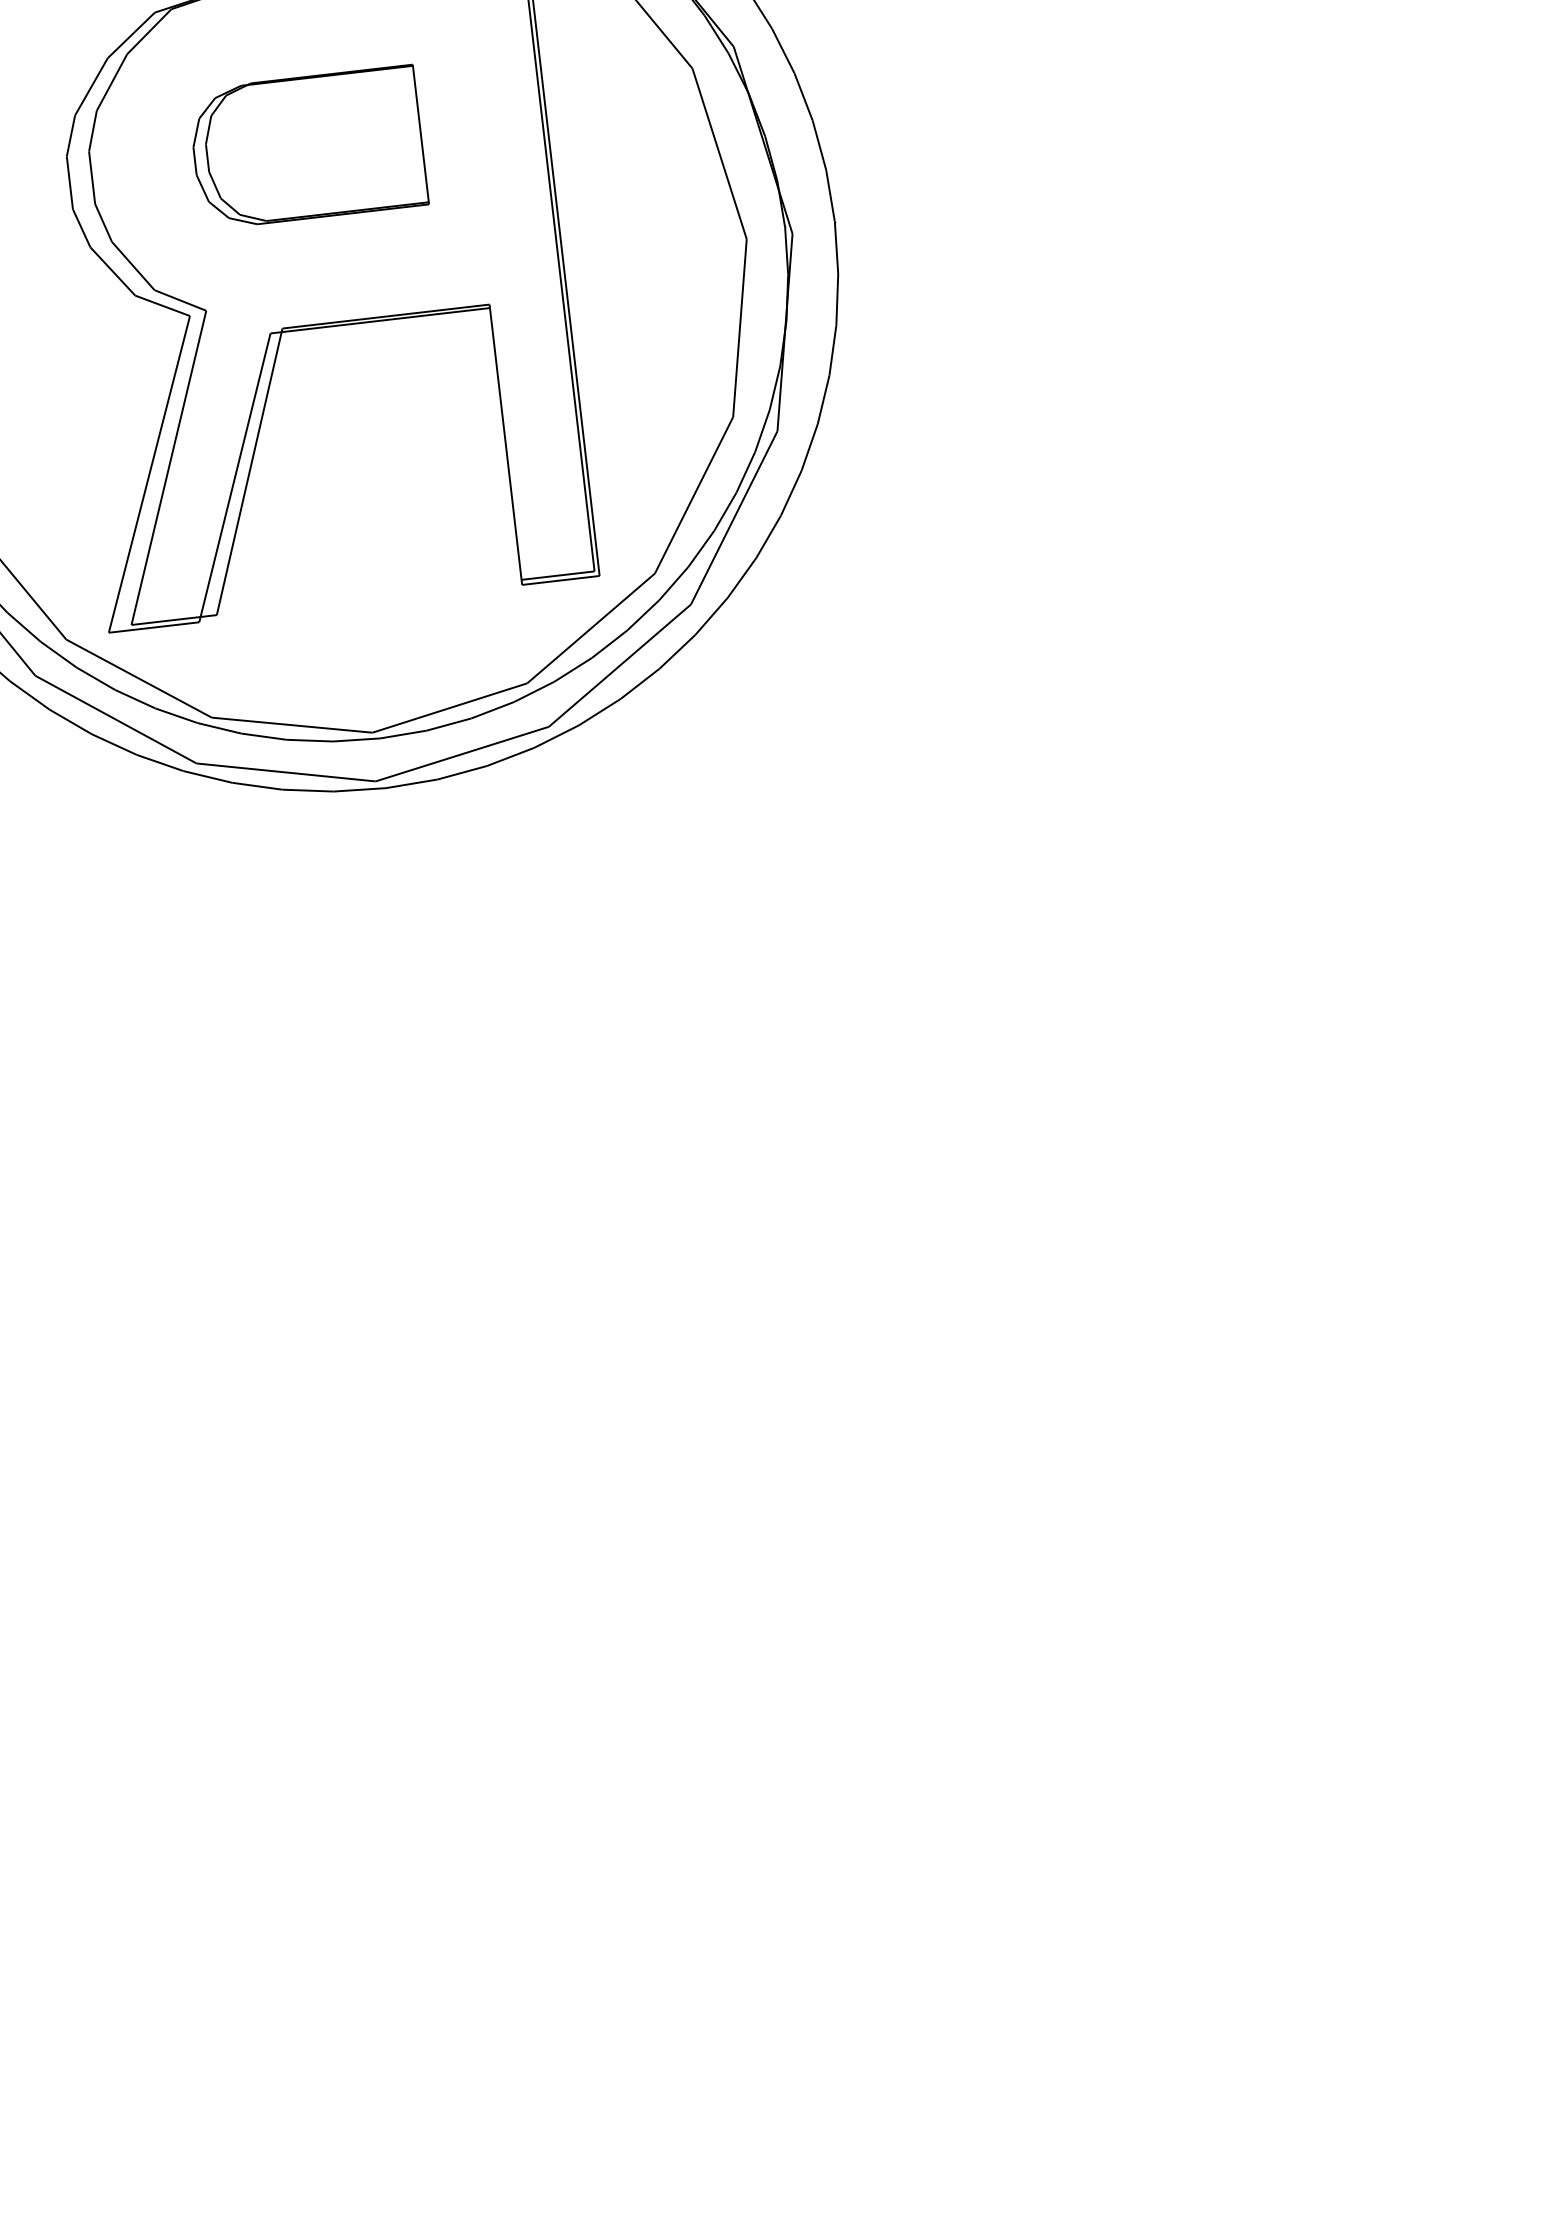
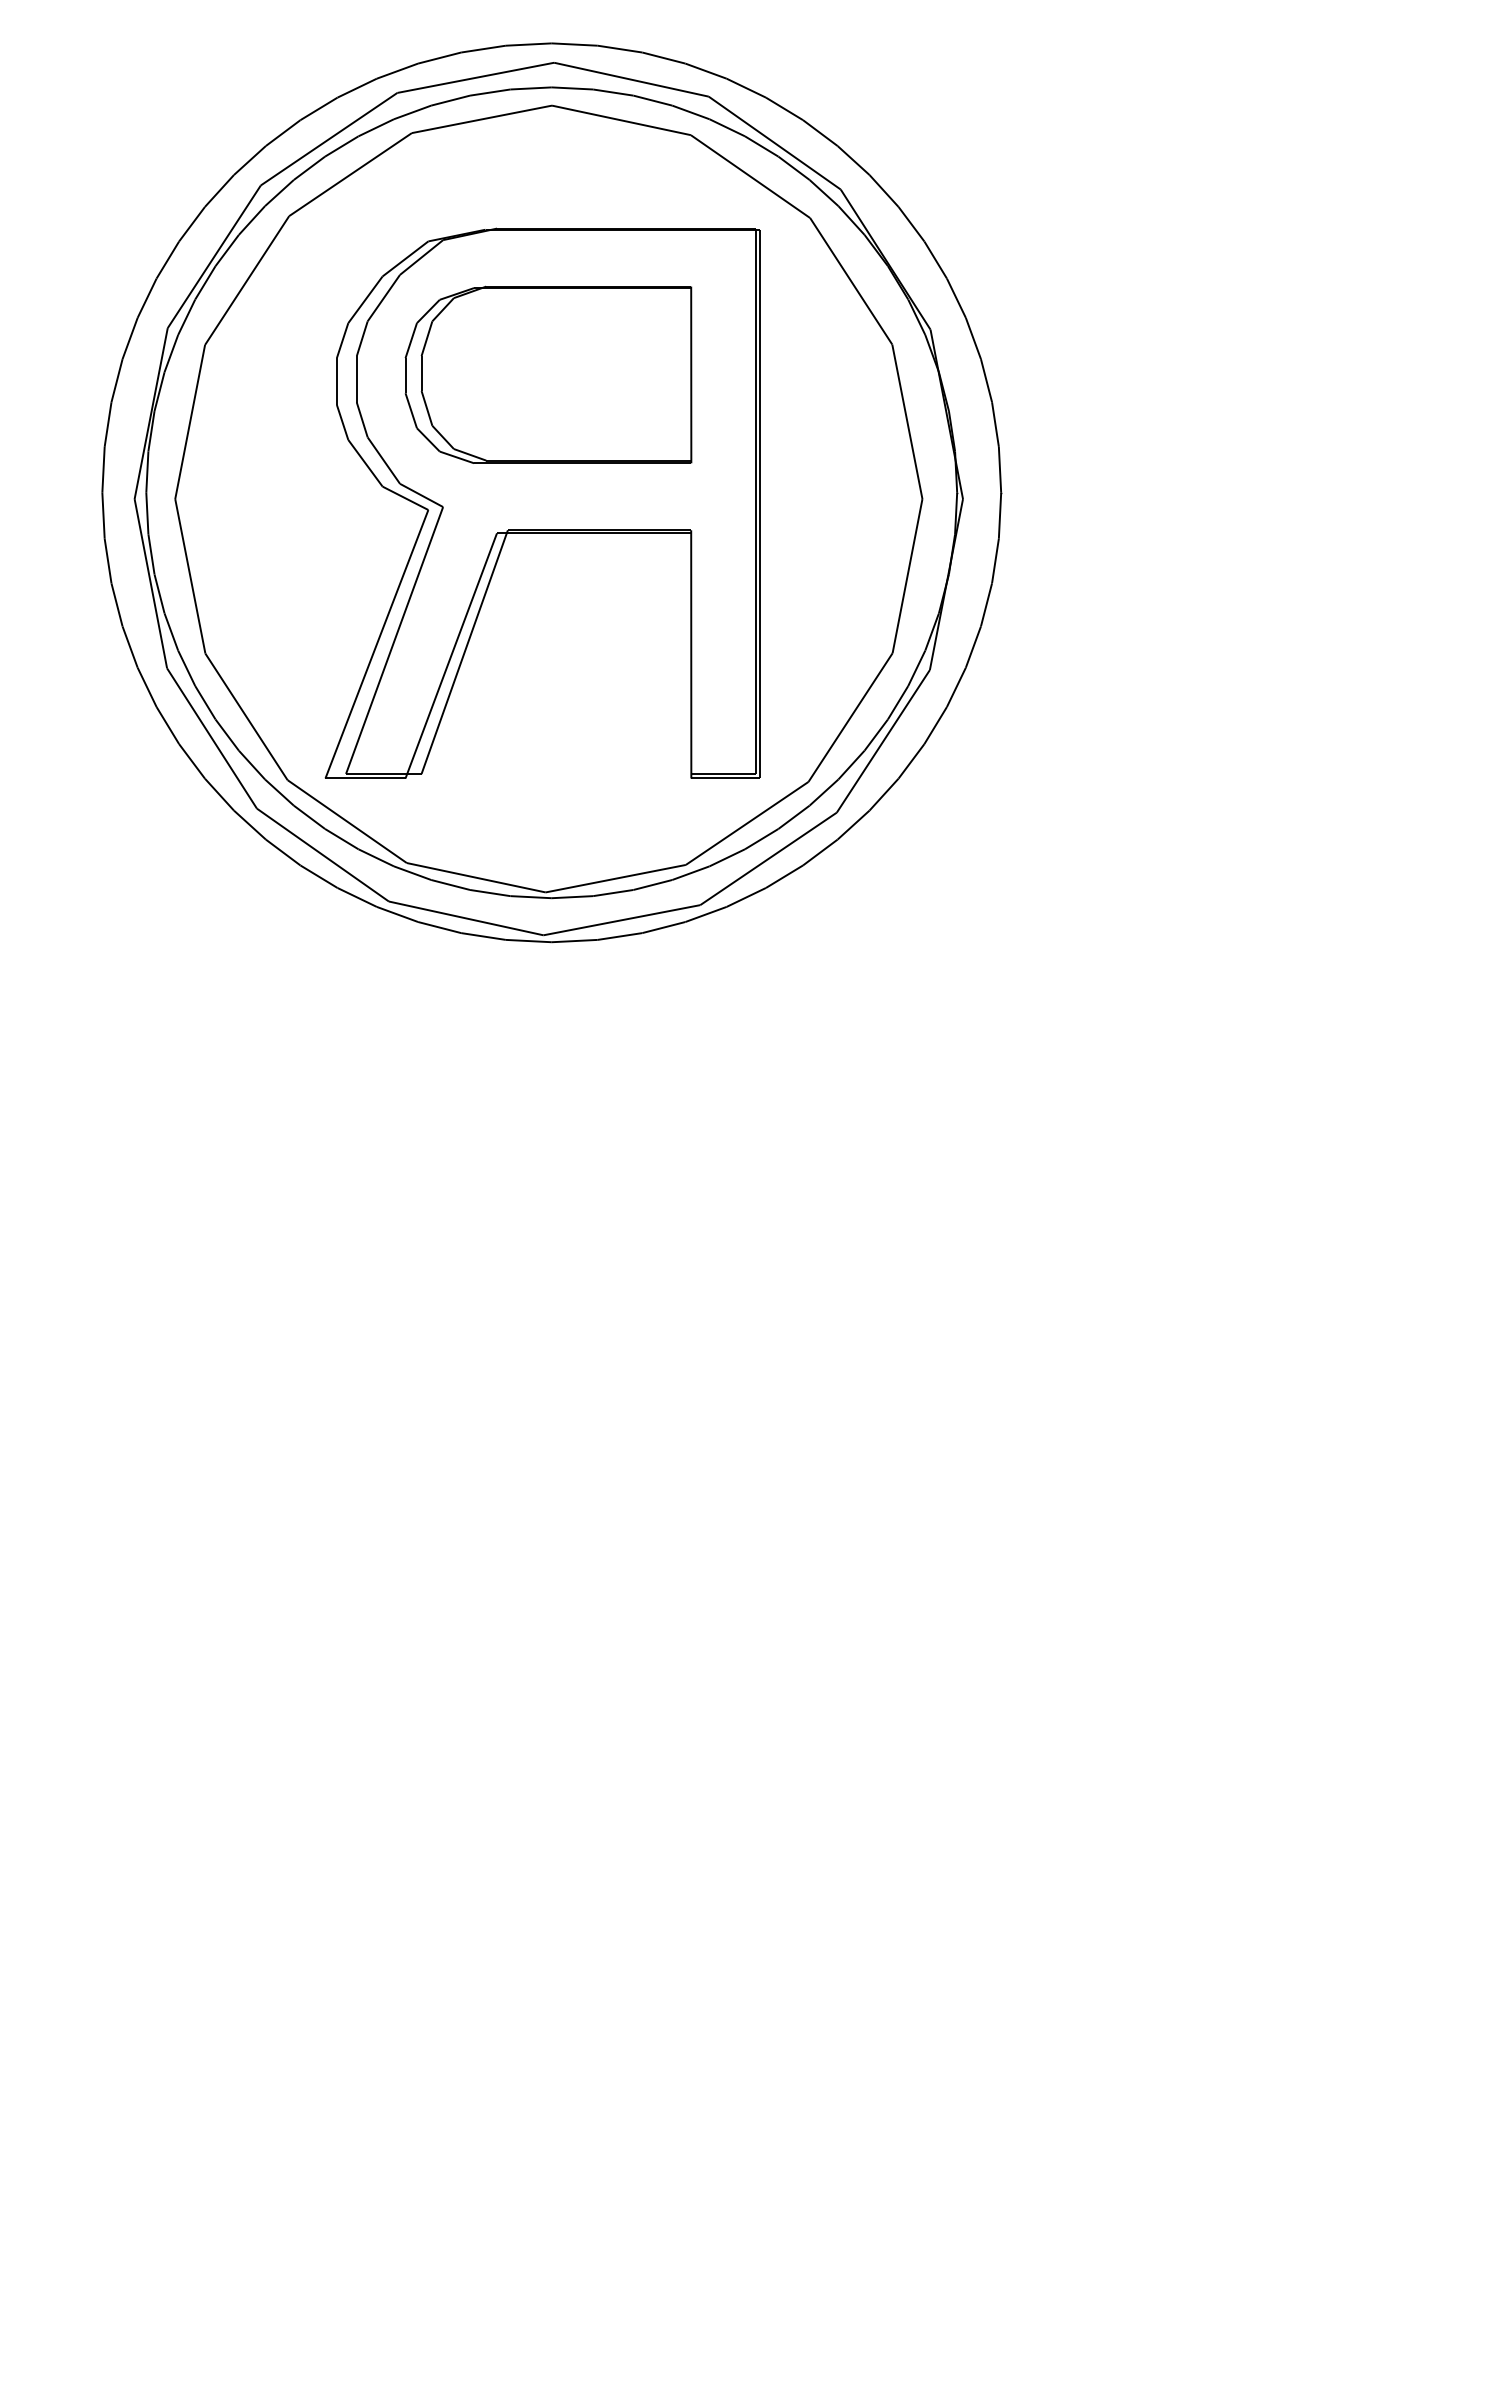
part: (307, 147) -> (548, 374), size x1.43

